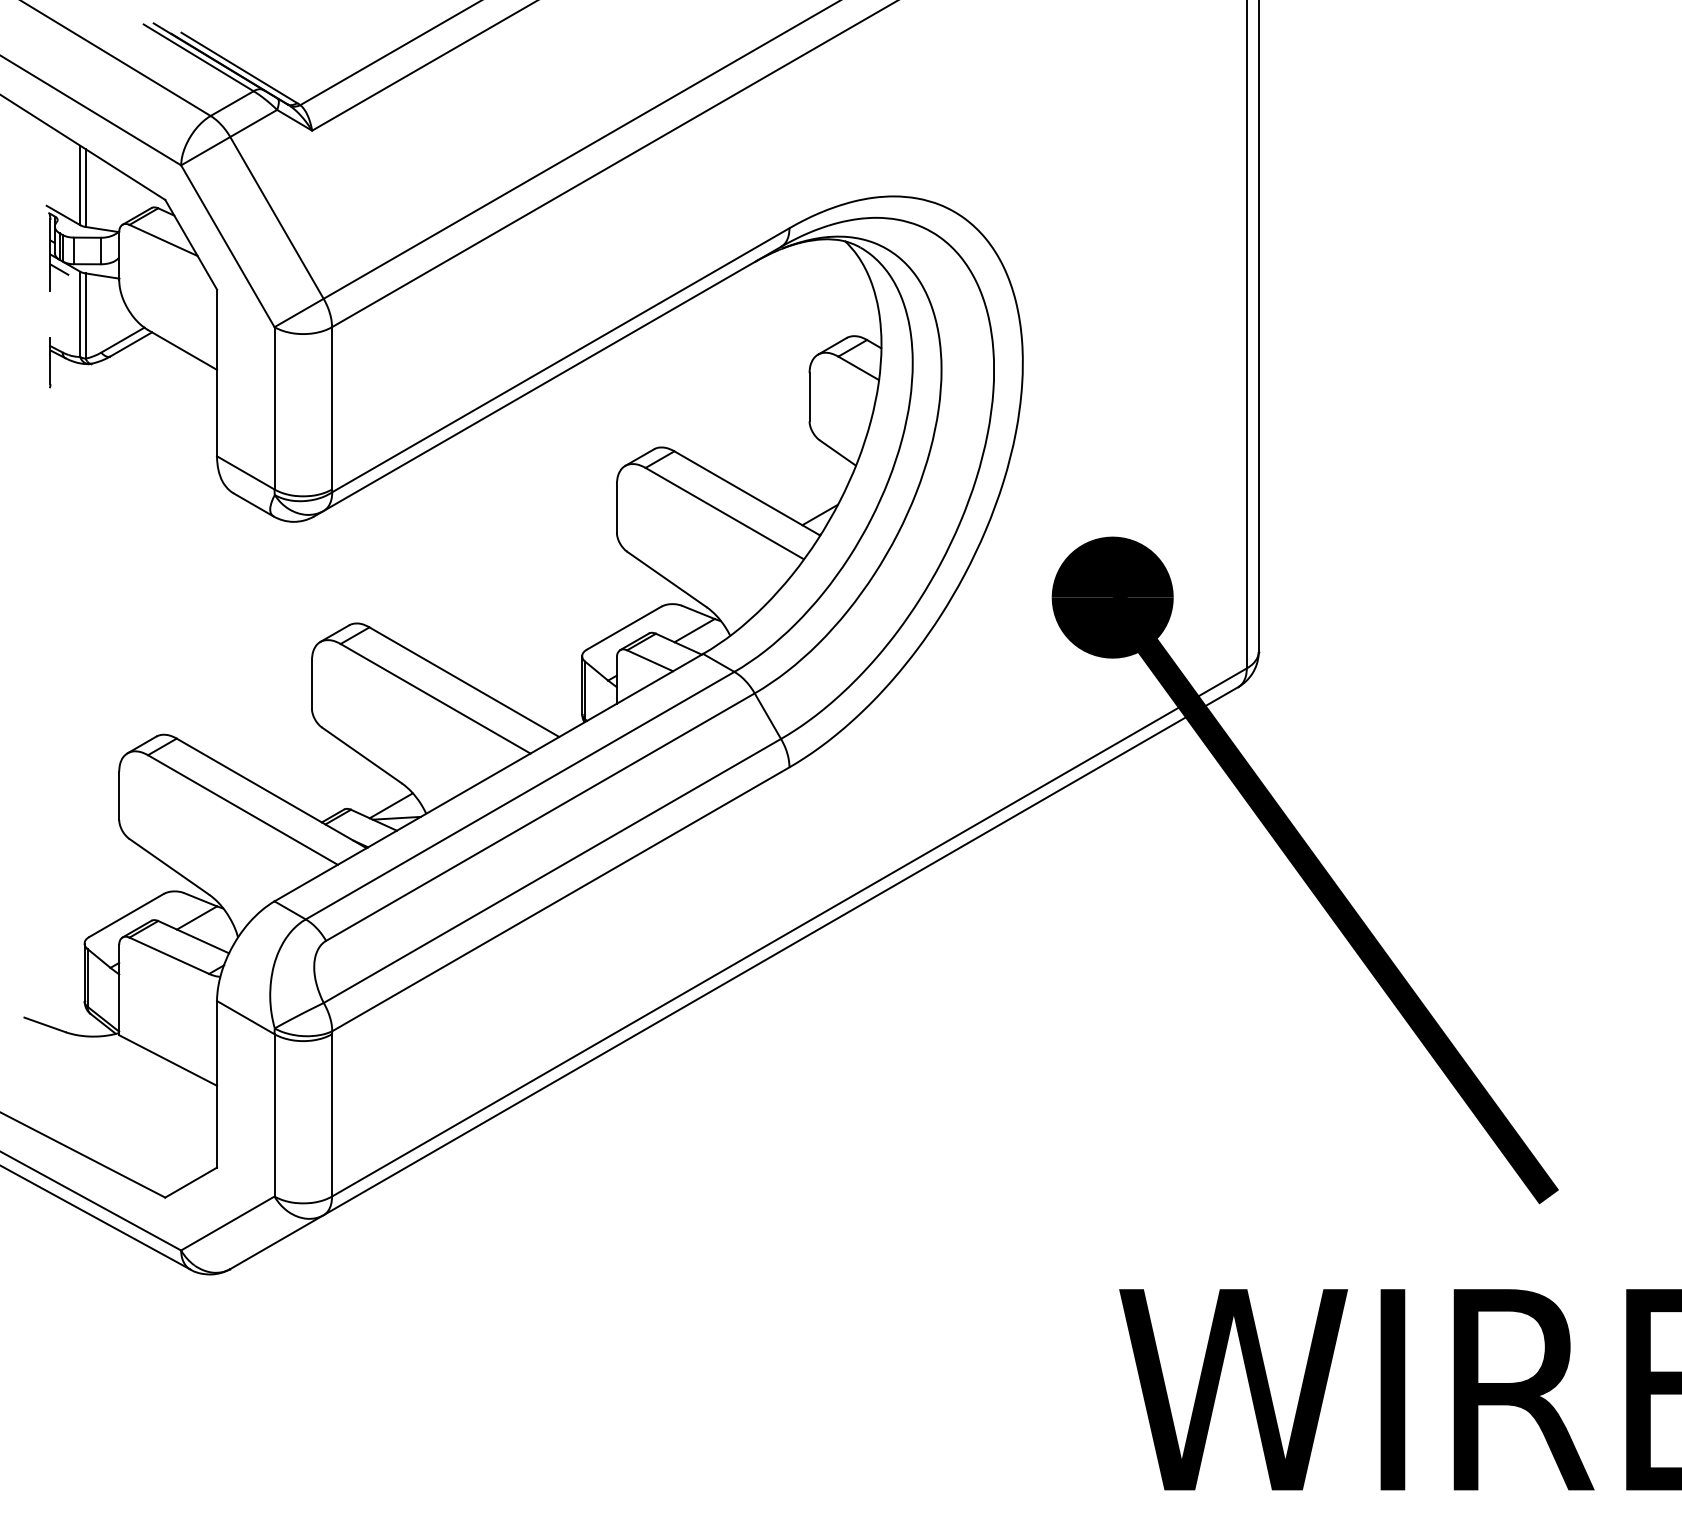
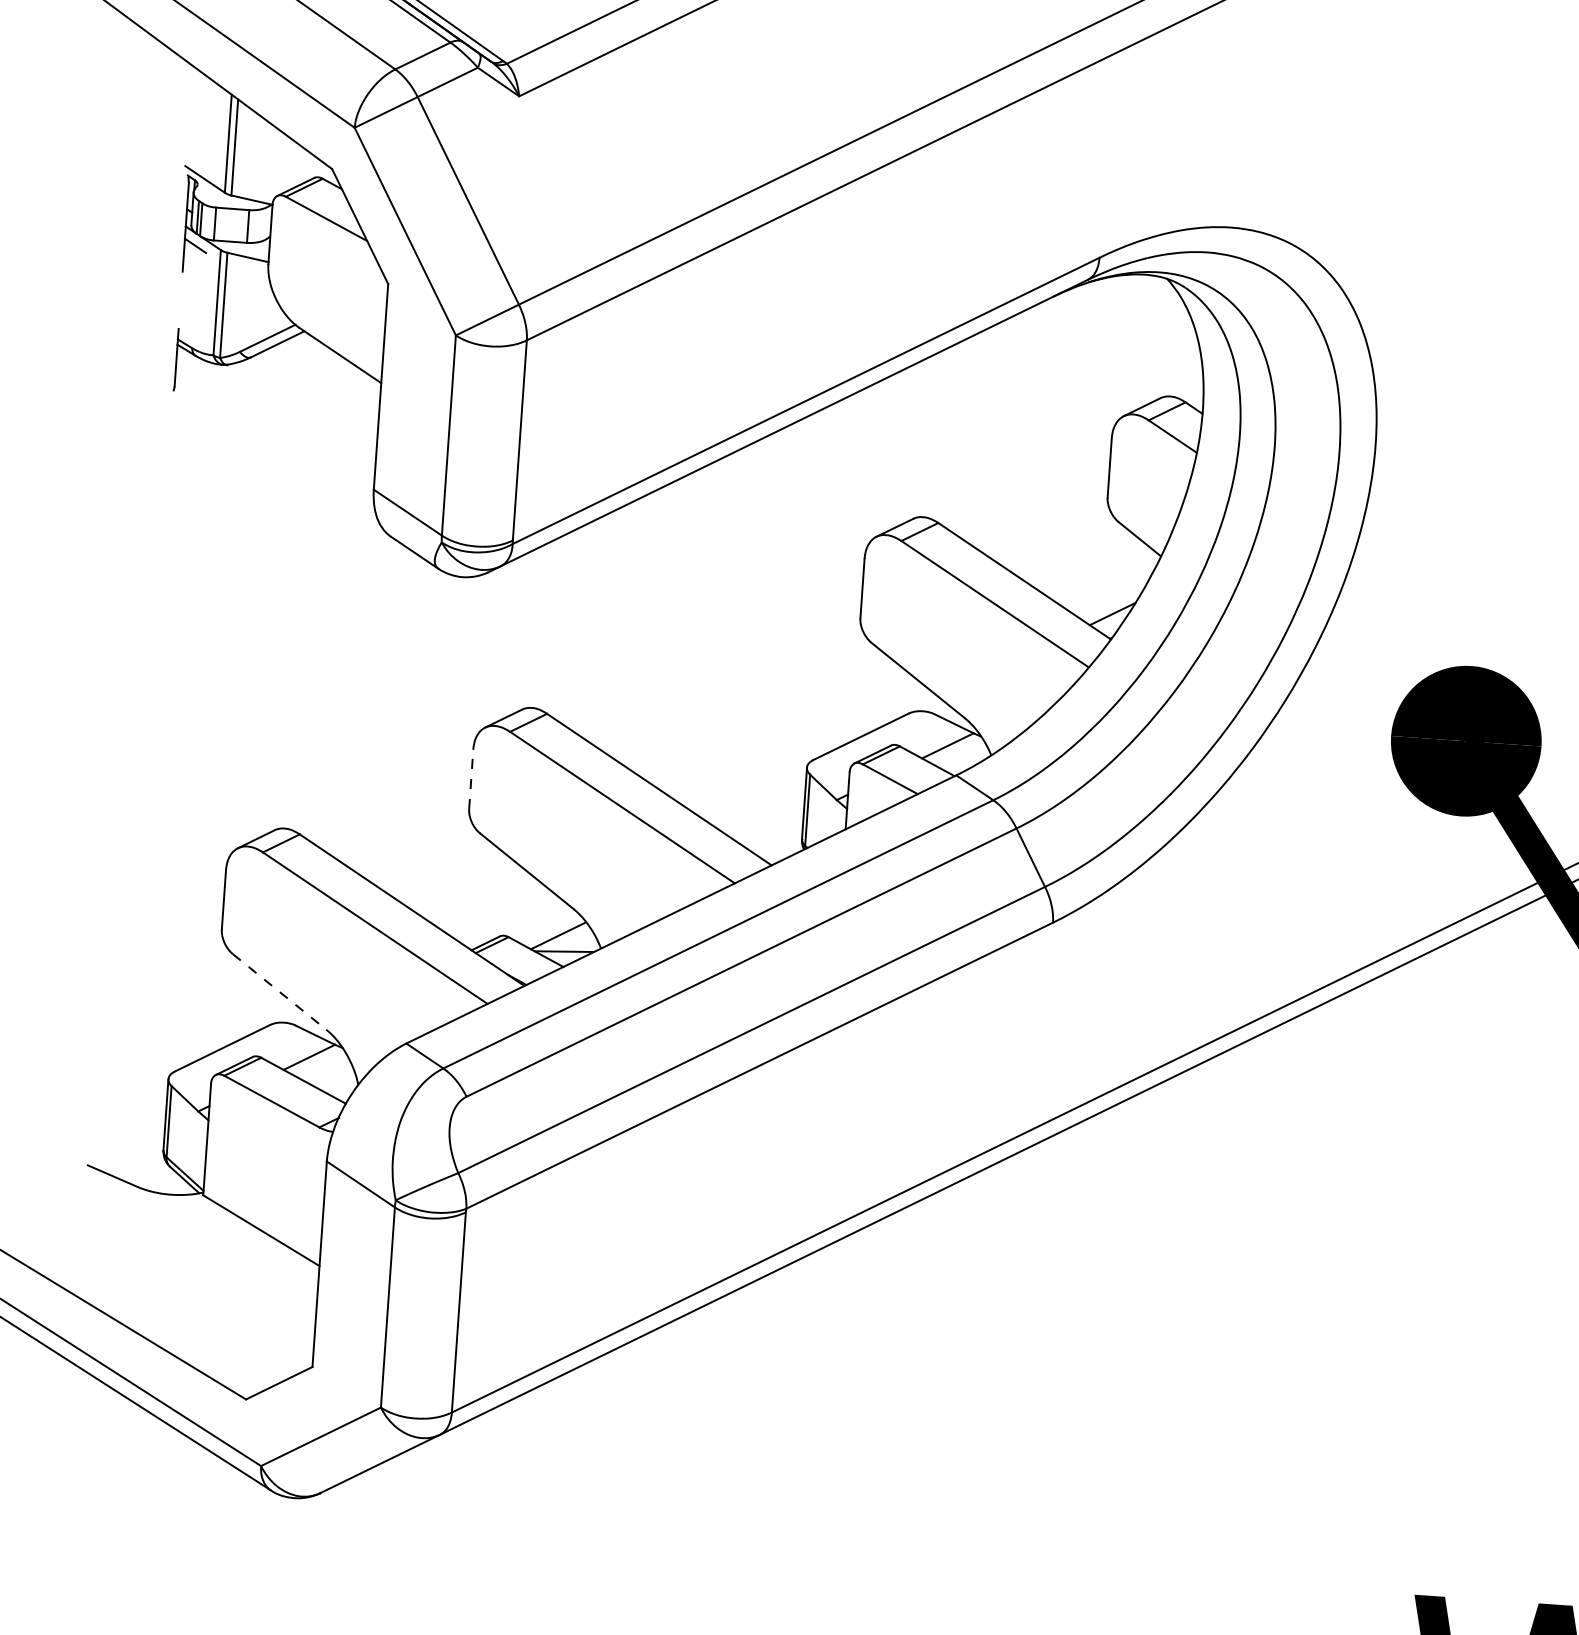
line: (311, 684) -> (470, 779), solid -> dashed
line: (169, 866) -> (279, 991), solid -> dashed

